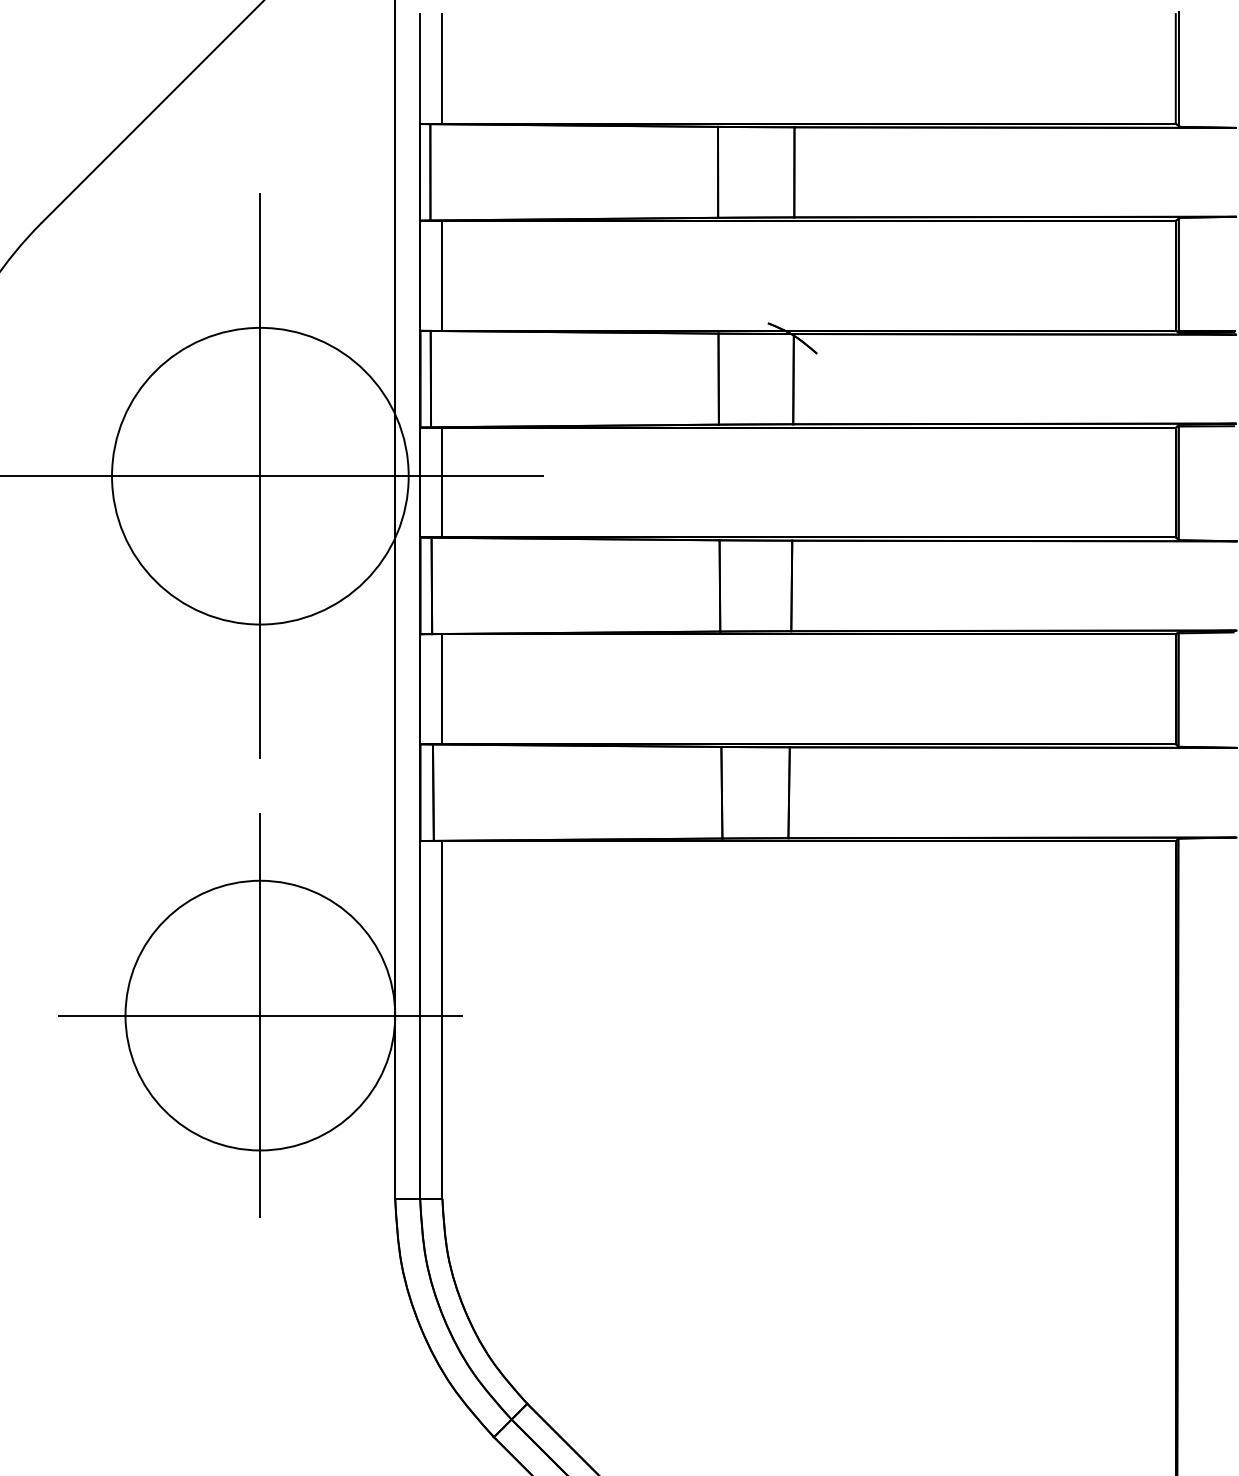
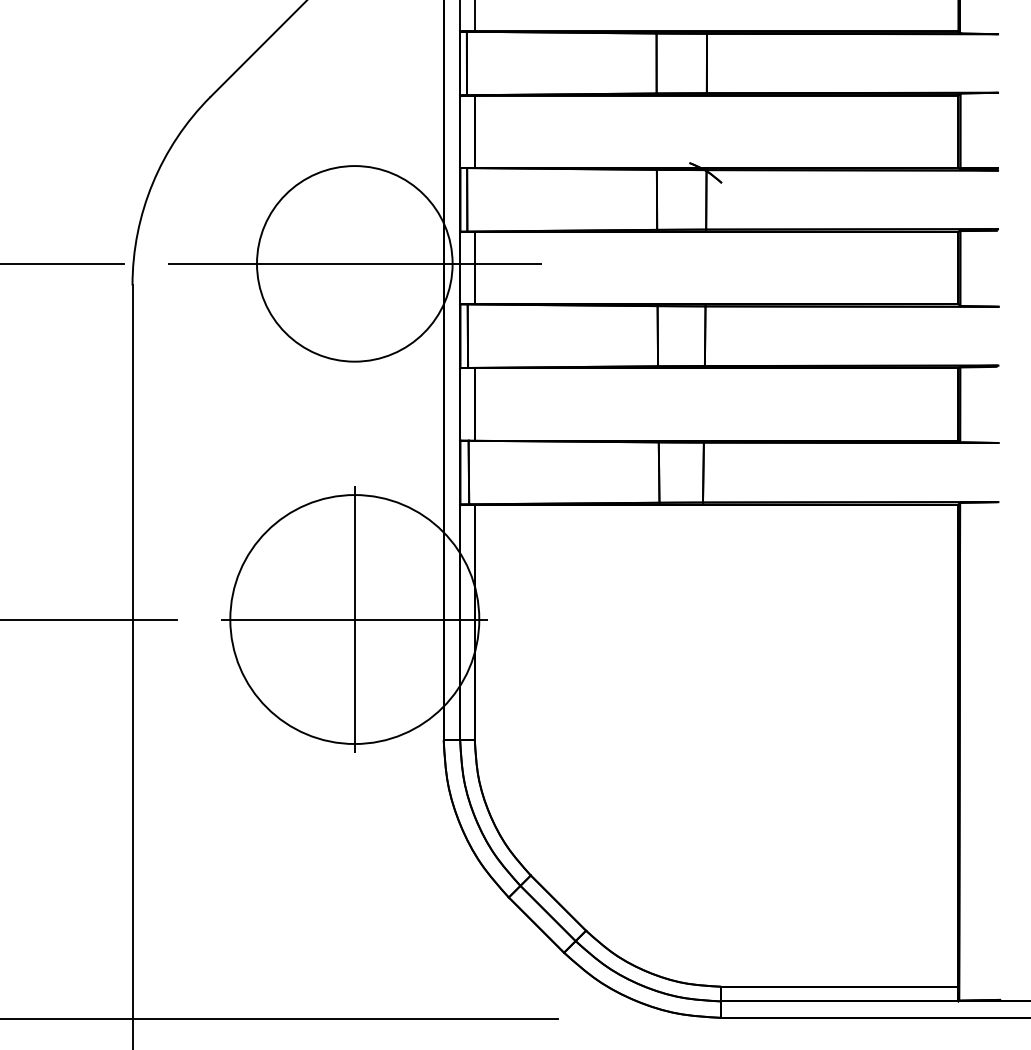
line: (259, 475) -> (354, 263), removed
circle: (259, 1015) -> (354, 619), size x1.4

